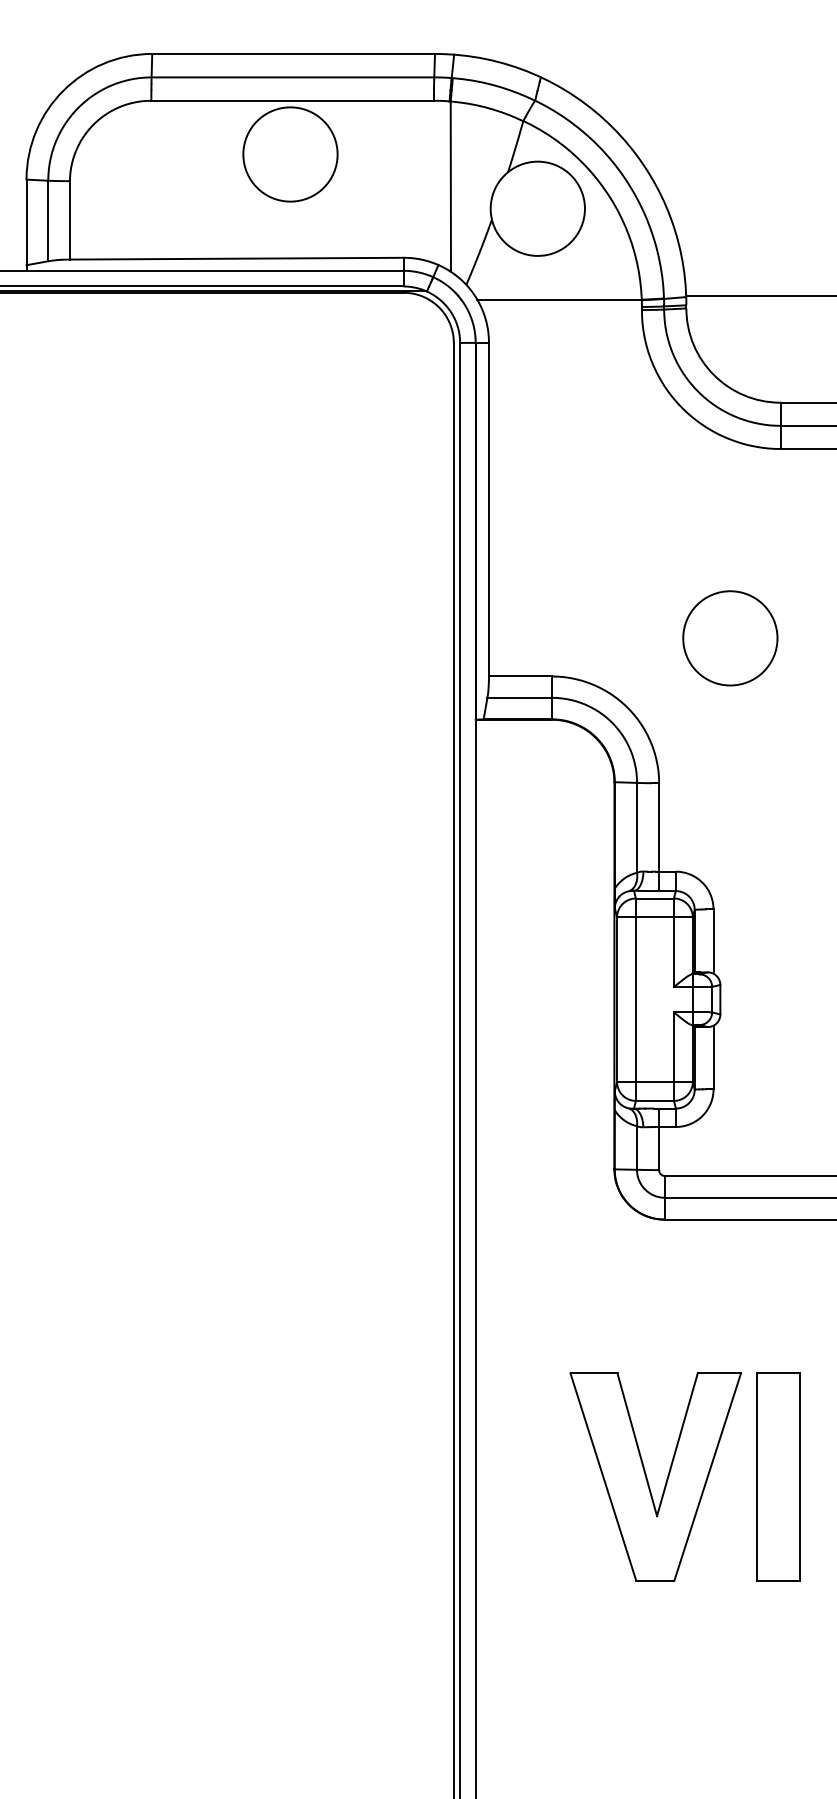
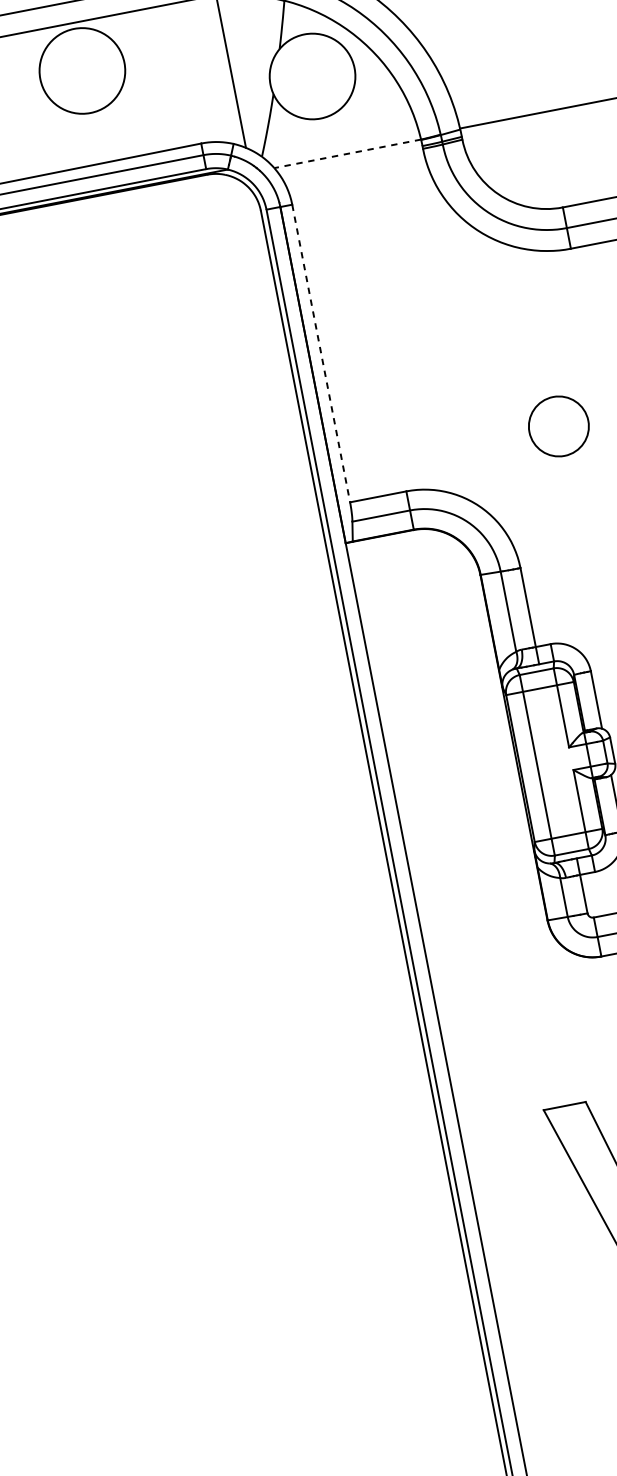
line: (559, 299) -> (347, 153), solid -> dashed
line: (489, 509) -> (321, 353), solid -> dashed
circle: (730, 638) -> (559, 426), size x0.7

